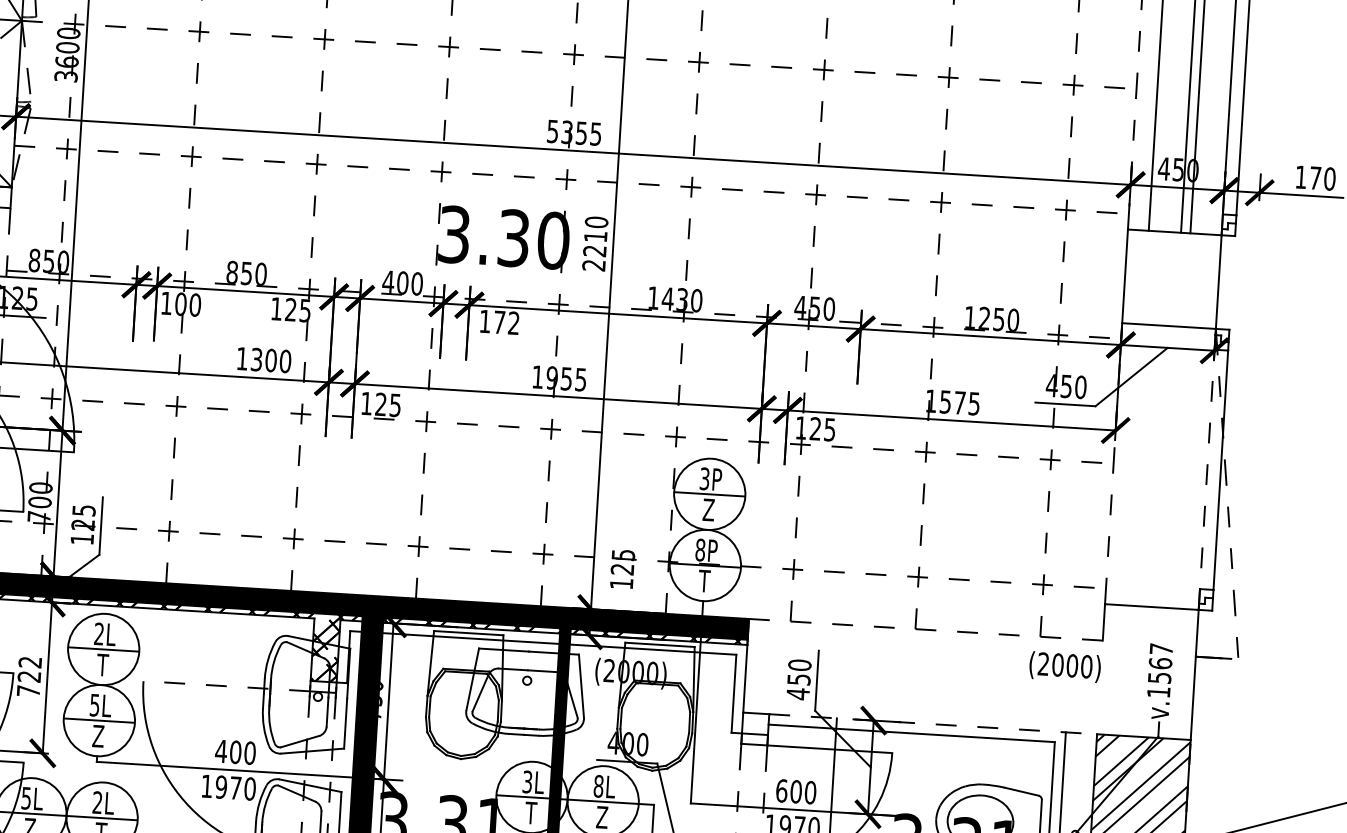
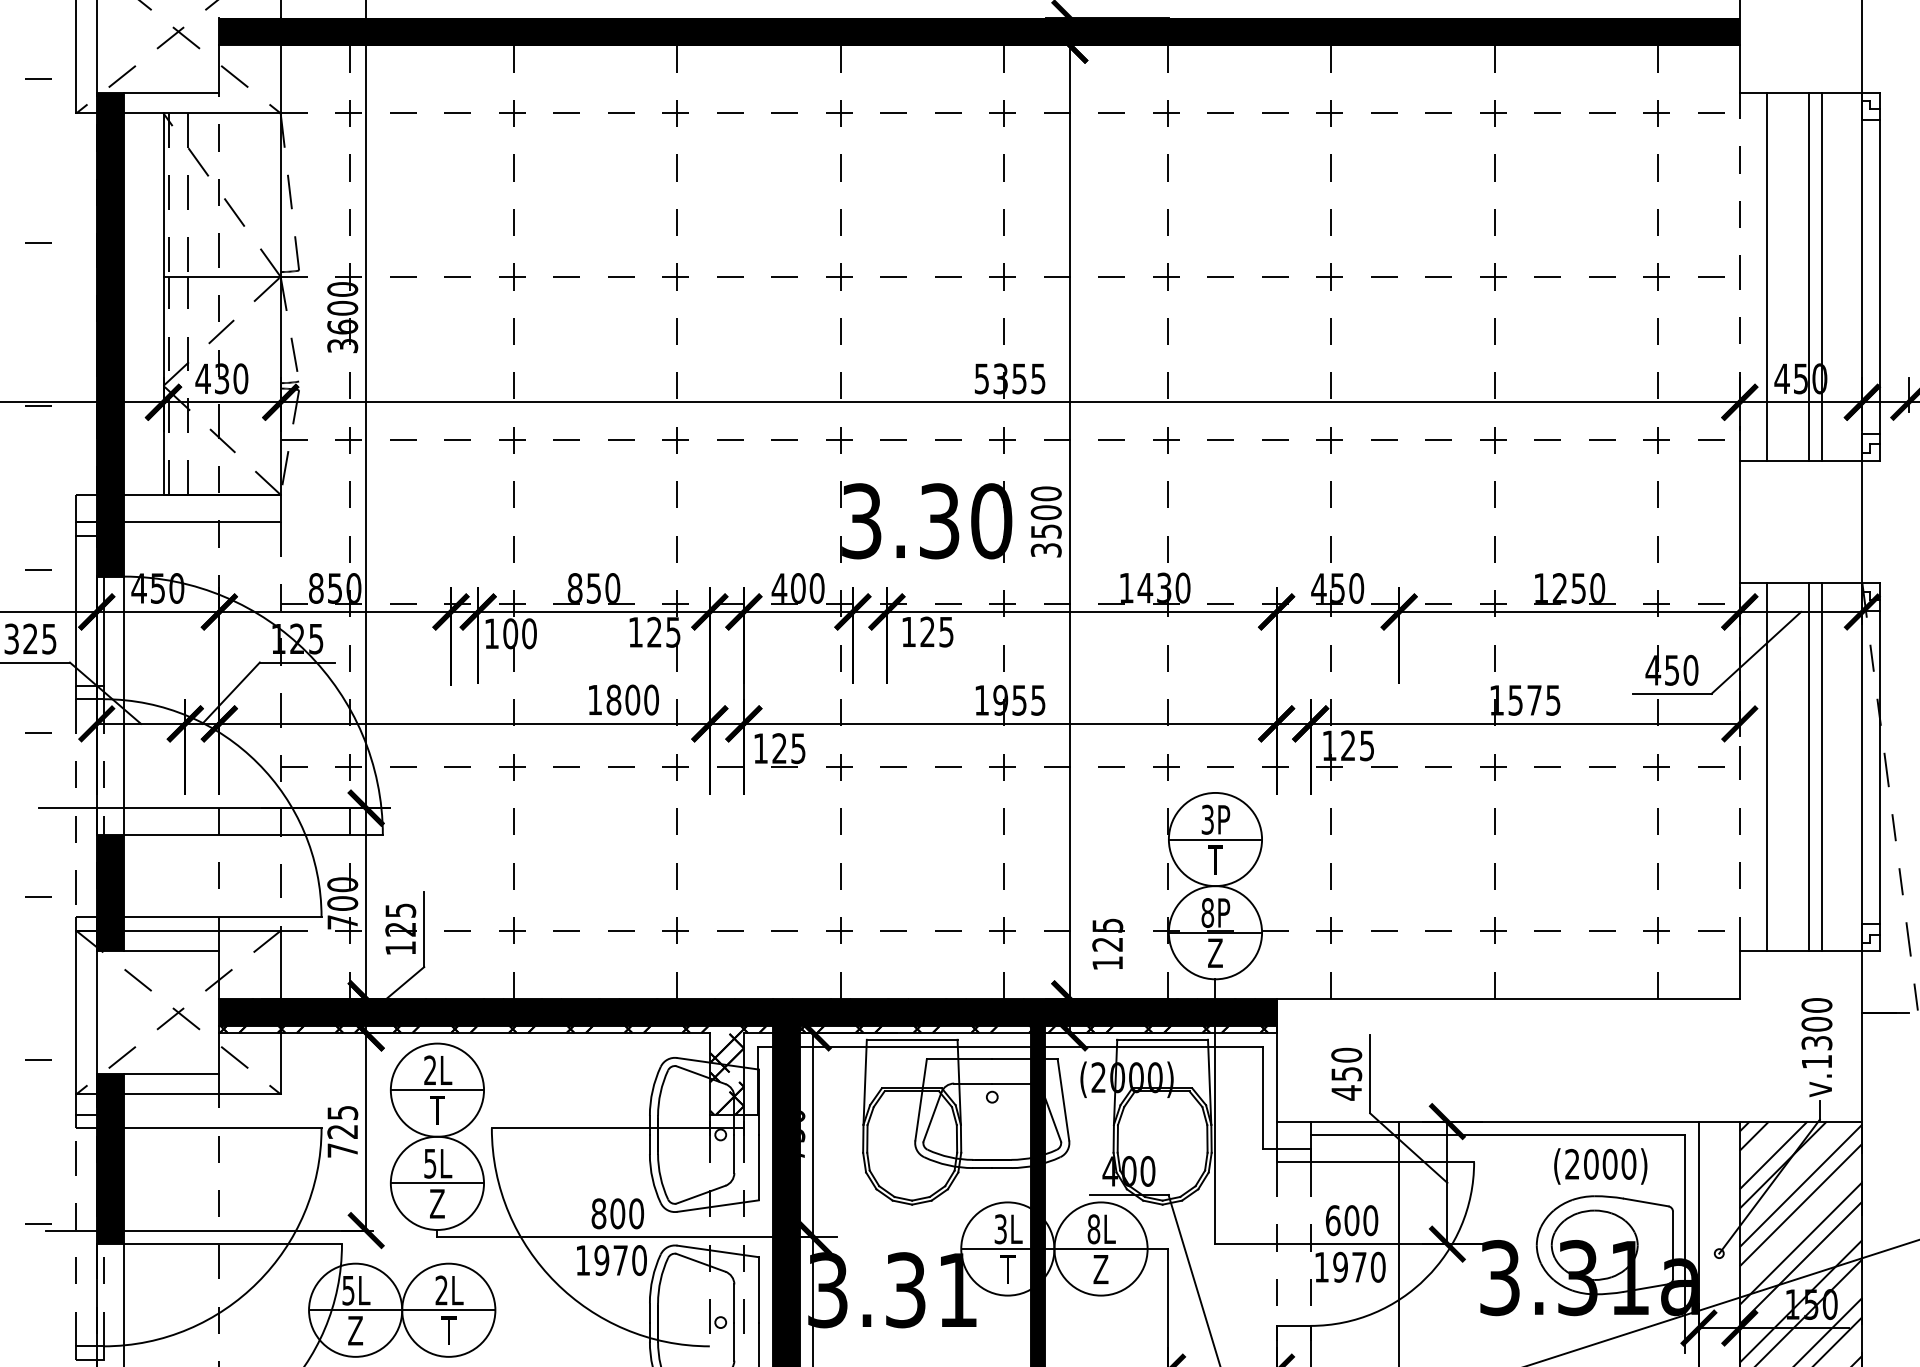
text: (594, 251) -> (1045, 531), 2210 -> 3500
text: (506, 322) -> (936, 631), 172 -> 125
text: (256, 359) -> (613, 699), 1300 -> 1800
line: (1134, 465) -> (1767, 767), added
line: (1166, 467) -> (1809, 767), added
line: (1176, 467) -> (1821, 767), added
line: (1207, 469) -> (1862, 767), dashed -> solid
text: (708, 509) -> (1215, 859), Z -> T
text: (704, 580) -> (1215, 952), T -> Z
line: (926, 629) -> (1508, 998), dashed -> solid
text: (30, 662) -> (342, 1113), 722 -> 725
text: (1160, 662) -> (1816, 1023), v.1567 -> v.1300
text: (1064, 667) -> (1600, 1166), moved
line: (226, 686) -> (600, 1128), dashed -> solid
line: (933, 724) -> (1525, 1121), dashed -> solid
text: (220, 751) -> (598, 1213), 400 -> 800

